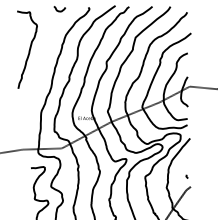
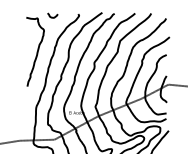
curve: (28, 50) -> (36, 52), moved

